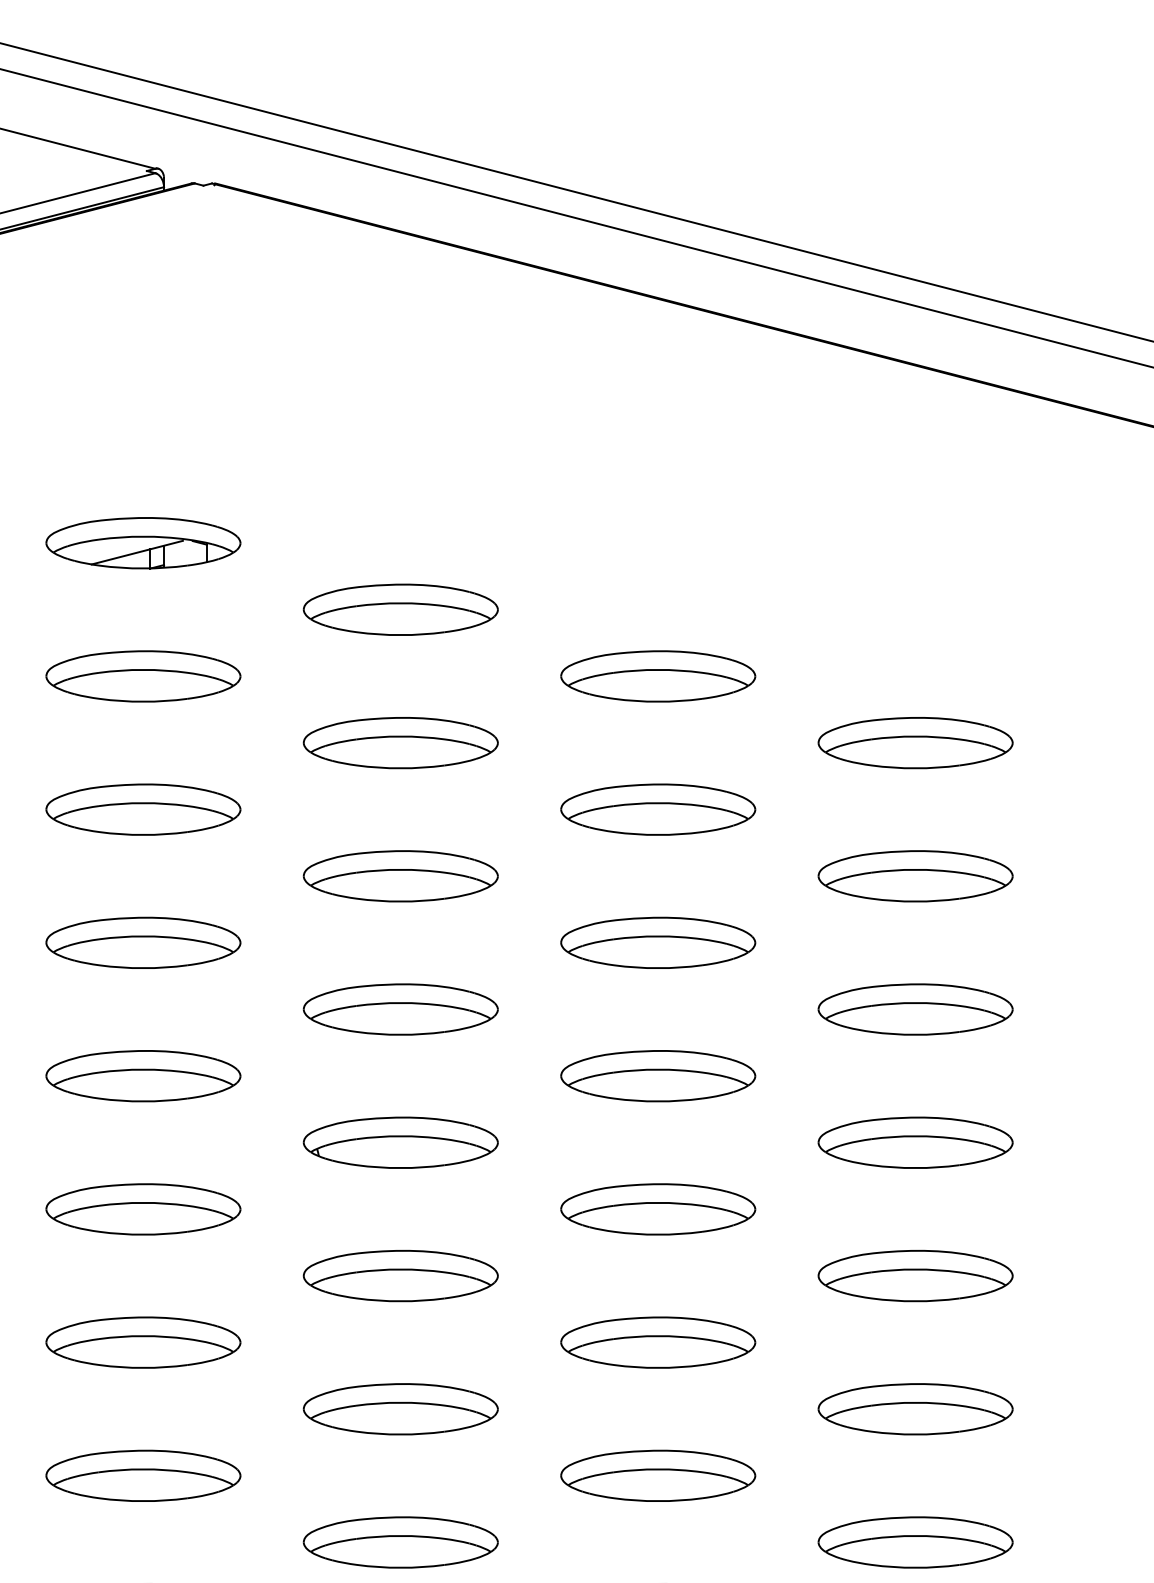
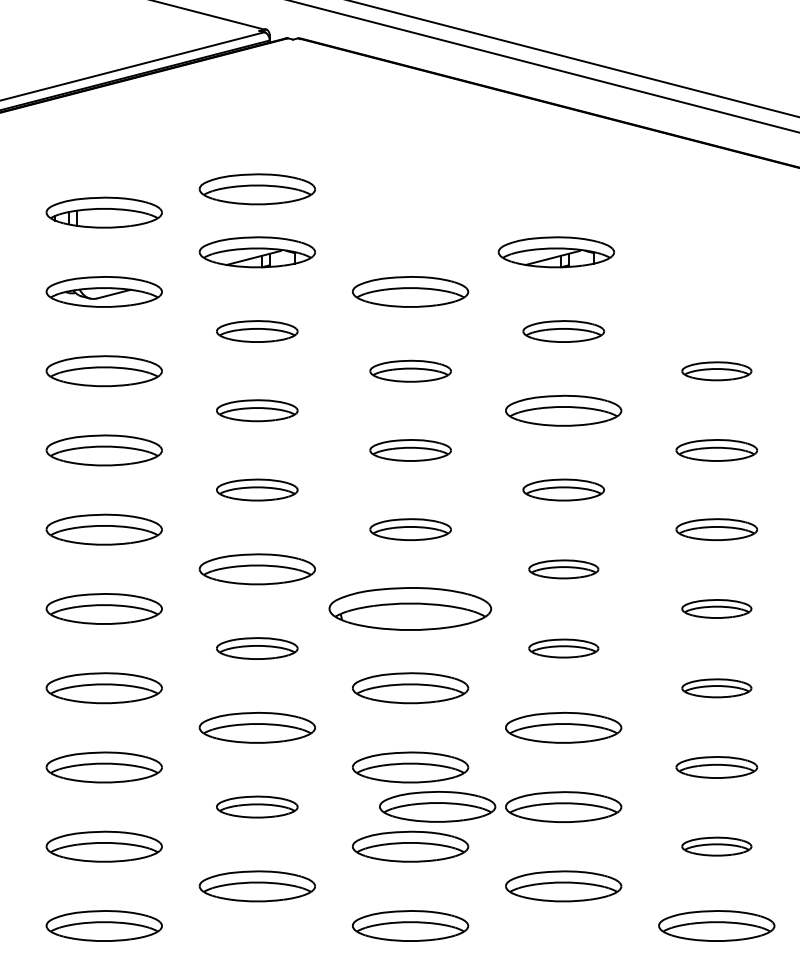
part: (141, 437) -> (256, 189), added
part: (644, 543) -> (555, 252), added
part: (141, 676) -> (256, 331), size x0.7
part: (657, 676) -> (563, 331), size x0.7
part: (400, 743) -> (410, 371), size x0.7
part: (915, 743) -> (716, 371), size x0.6
part: (141, 809) -> (256, 410), size x0.7
part: (400, 876) -> (410, 450), size x0.7
part: (915, 876) -> (716, 450), size x0.7
part: (141, 941) -> (256, 489), size x0.7
part: (657, 941) -> (563, 489), size x0.7
part: (400, 1009) -> (410, 529), size x0.7
part: (915, 1009) -> (716, 529), size x0.7
part: (657, 1076) -> (563, 569), size x0.6
part: (400, 1141) -> (410, 608), size x1.4
part: (915, 1141) -> (716, 608), size x0.6
part: (141, 1209) -> (256, 648), size x0.7
part: (657, 1209) -> (563, 648), size x0.6
part: (915, 1276) -> (716, 688), size x0.6
part: (915, 1409) -> (716, 767), size x0.7
part: (141, 1474) -> (256, 806), size x0.7
part: (446, 1474) -> (437, 806), added
part: (915, 1542) -> (716, 846), size x0.6

